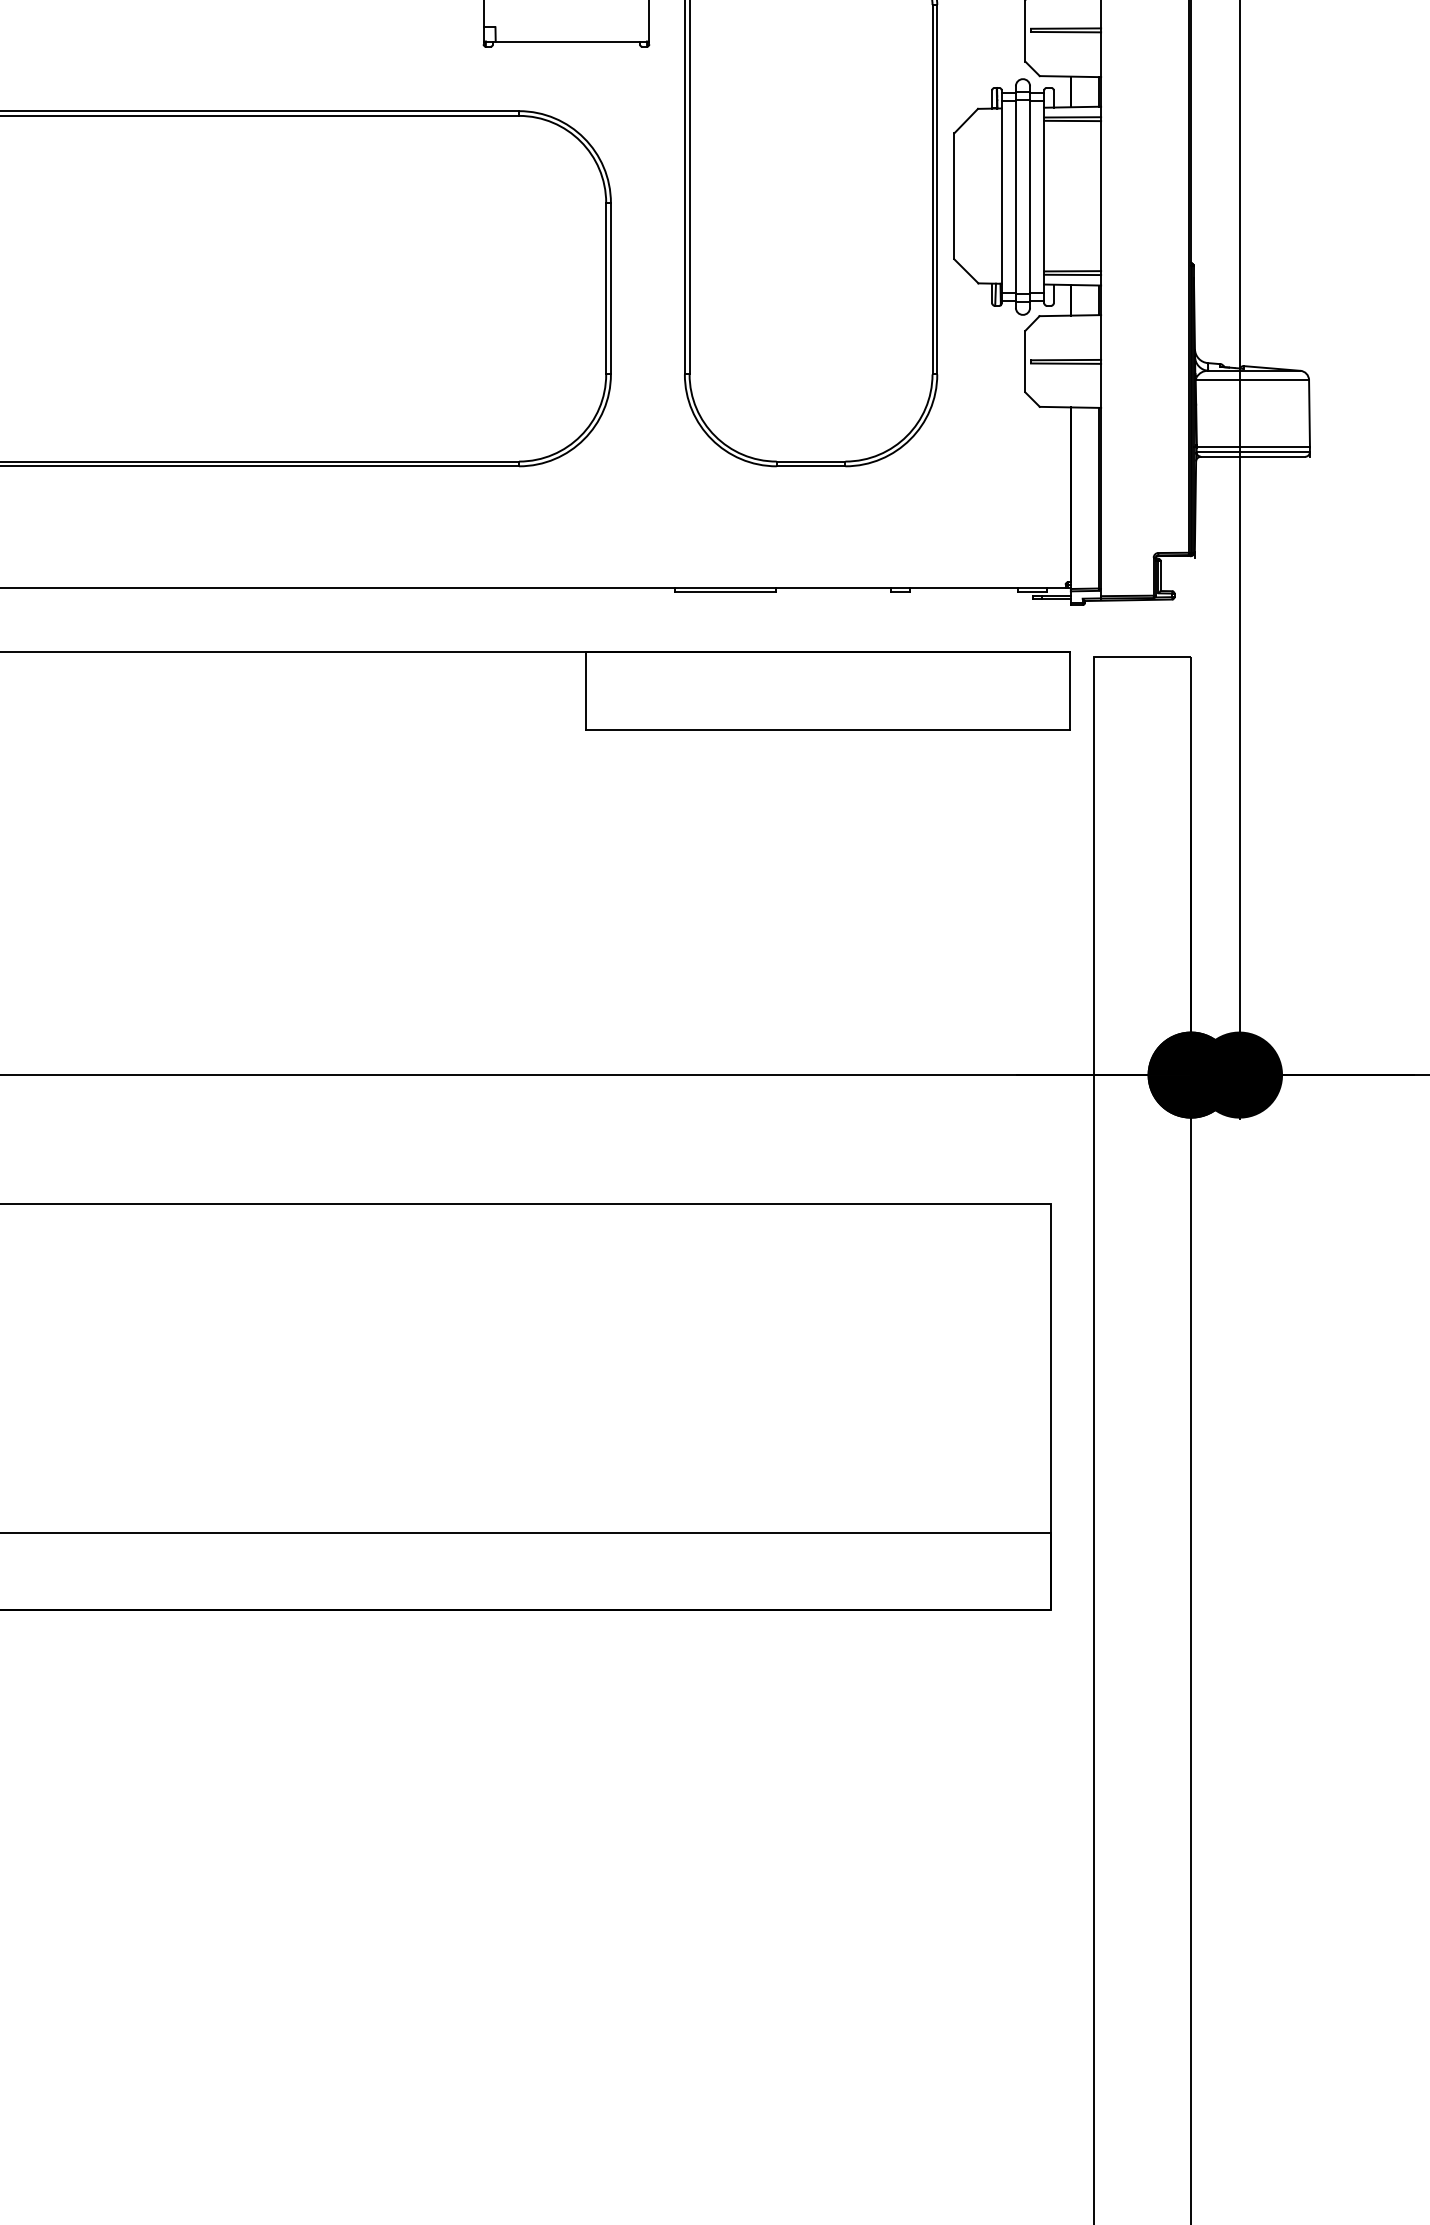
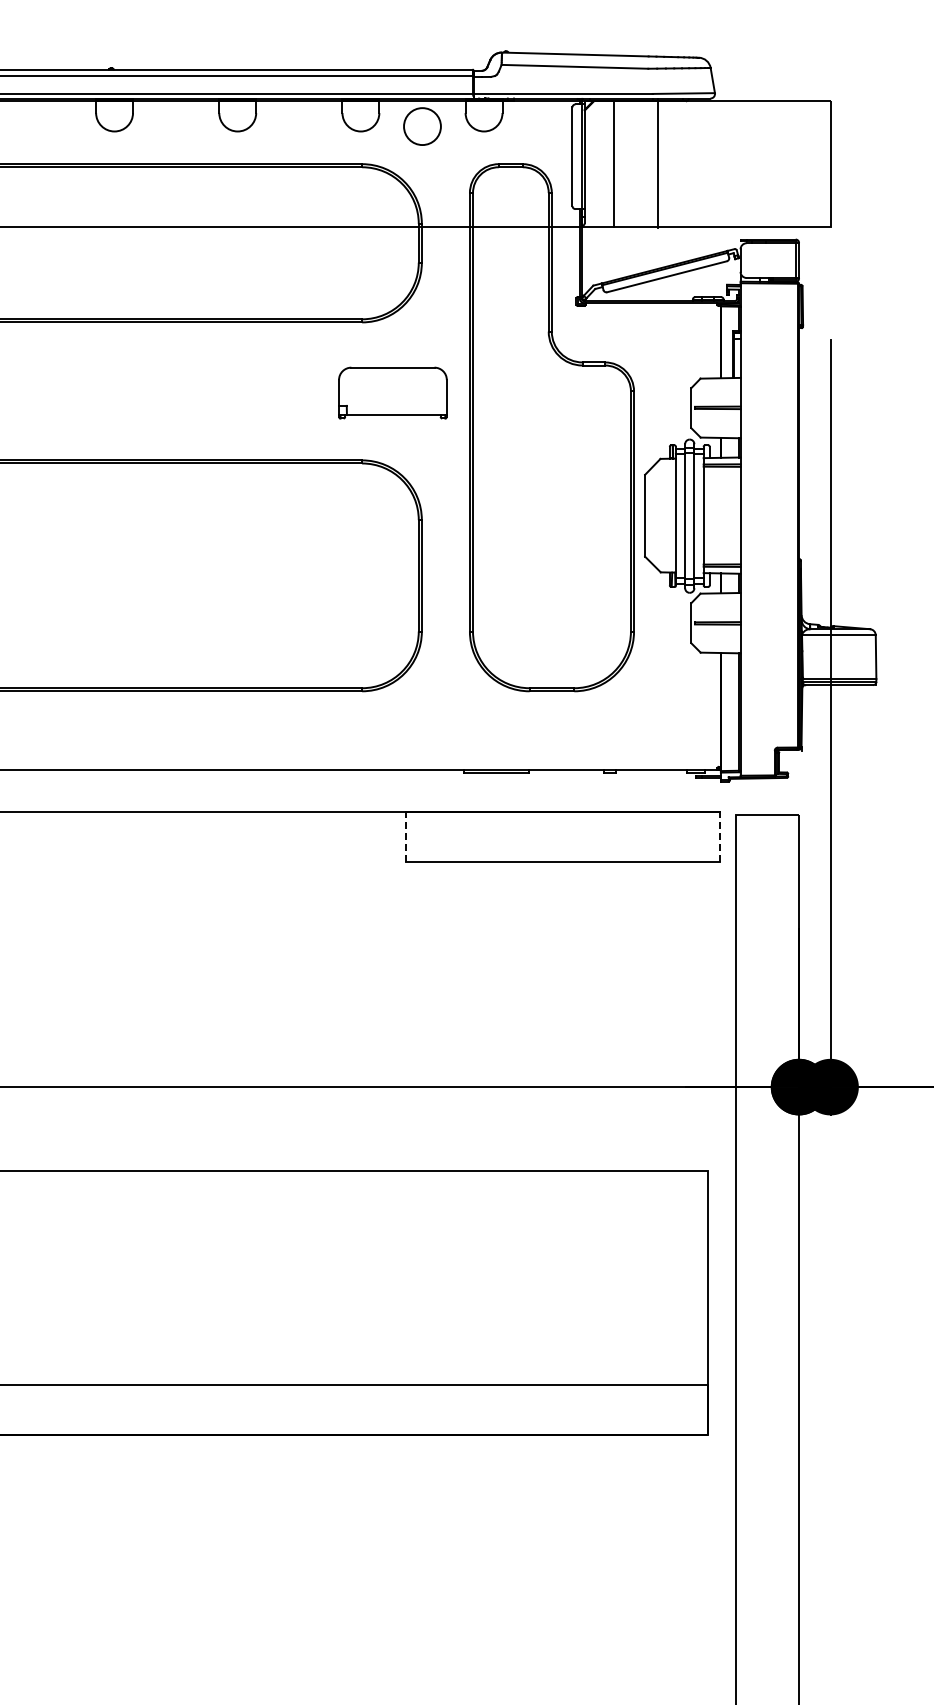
line: (585, 689) -> (405, 836), solid -> dashed
line: (1070, 689) -> (720, 836), solid -> dashed

